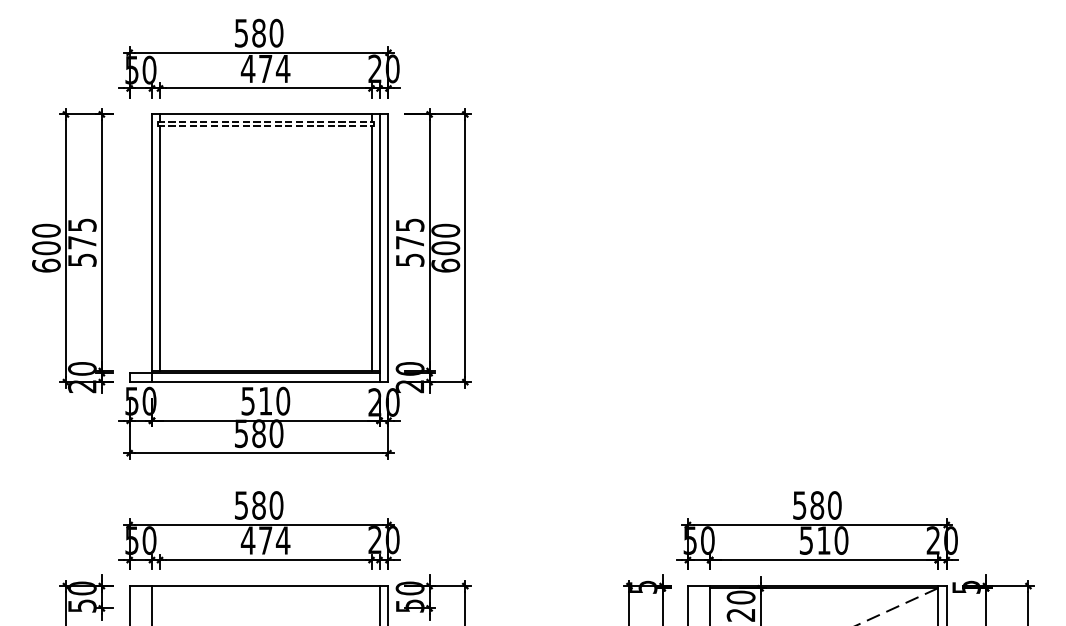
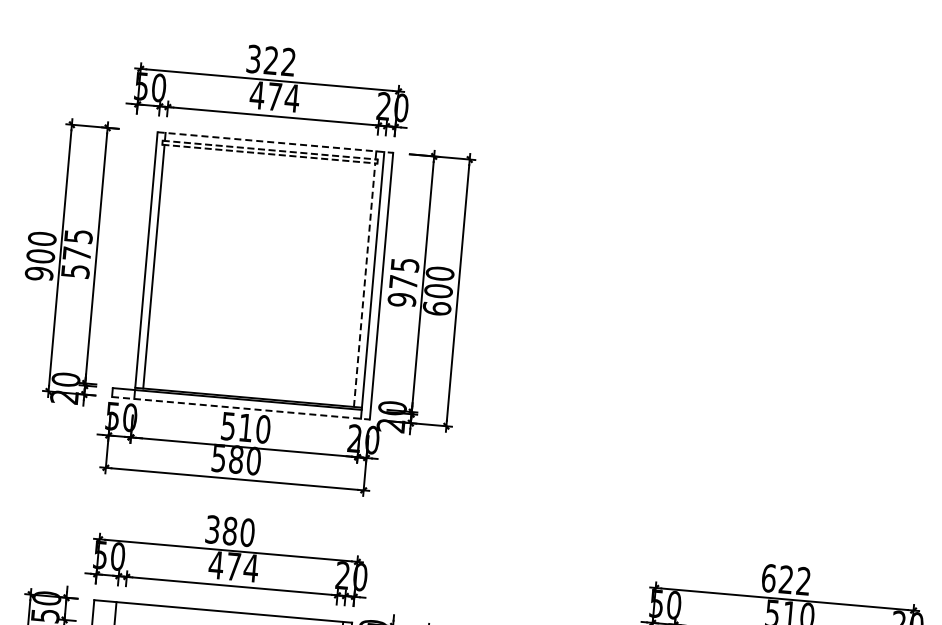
text: (259, 32) -> (271, 60), 580 -> 322
line: (270, 114) -> (275, 142), solid -> dashed
line: (371, 248) -> (364, 284), solid -> dashed
text: (409, 260) -> (401, 300), 575 -> 975
text: (46, 265) -> (39, 273), 600 -> 900
line: (259, 382) -> (241, 408), solid -> dashed
text: (241, 505) -> (212, 529), 580 -> 380
text: (817, 505) -> (786, 579), 580 -> 622

